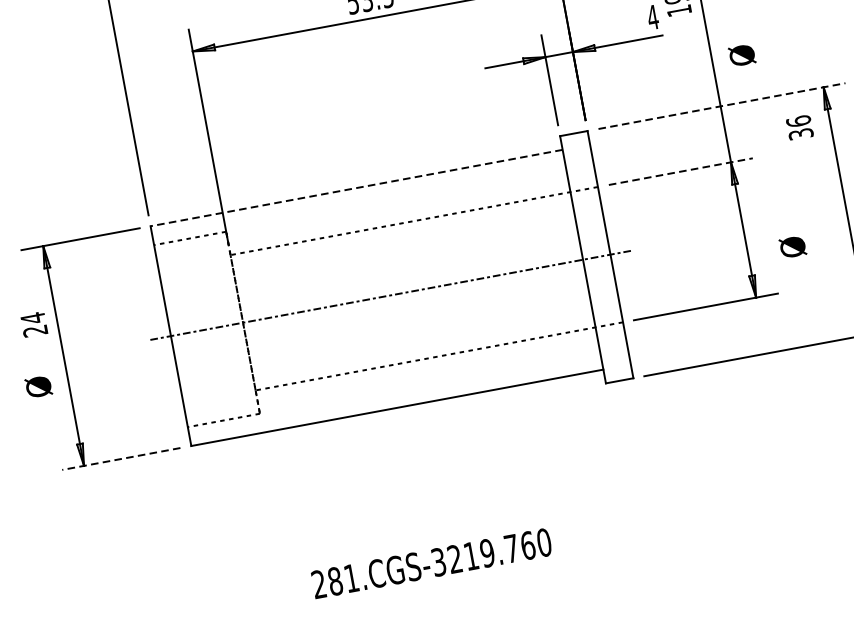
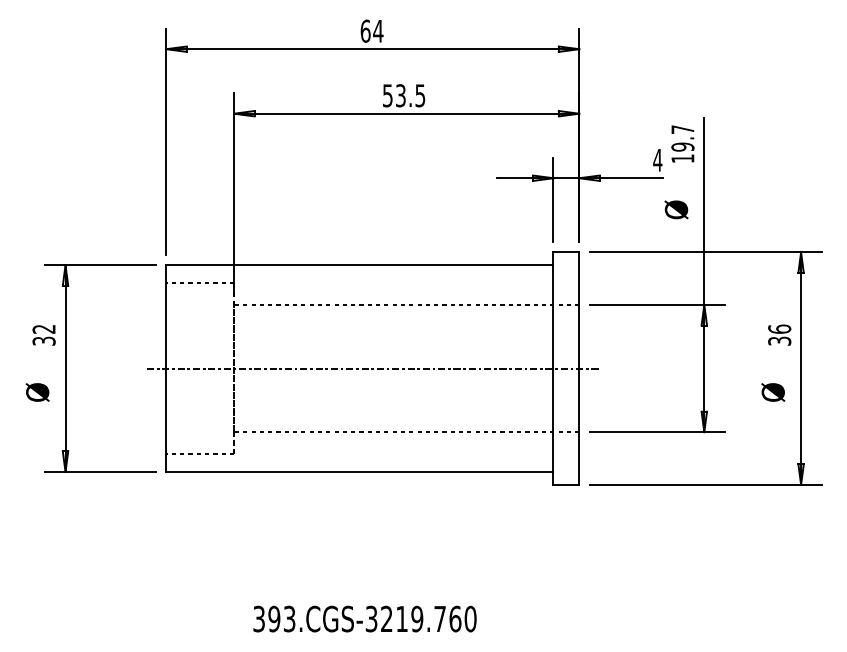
text: (742, 55) -> (676, 209), moved
line: (722, 105) -> (706, 252), dashed -> solid
text: (799, 127) -> (779, 334), moved
line: (681, 172) -> (657, 305), dashed -> solid
line: (356, 188) -> (359, 265), dashed -> solid
text: (793, 247) -> (773, 392), moved
text: (33, 324) -> (43, 334), 24 -> 32
line: (121, 458) -> (100, 471), dashed -> solid
text: (335, 580) -> (274, 618), 281.CGS-3219.760 -> 393.CGS-3219.760

